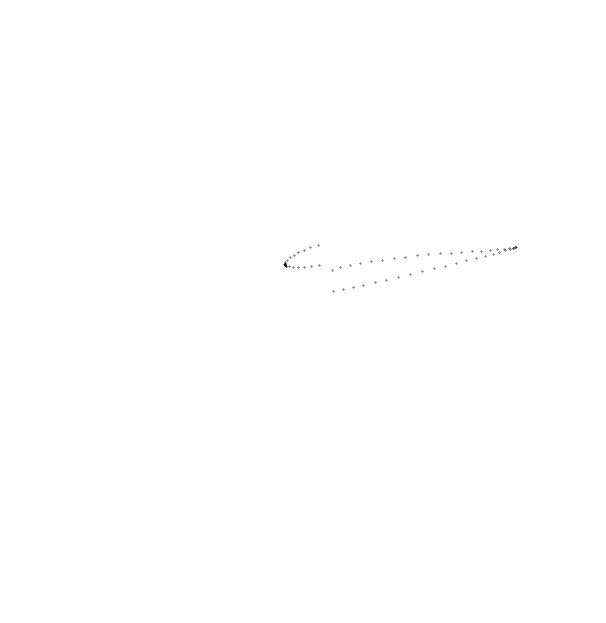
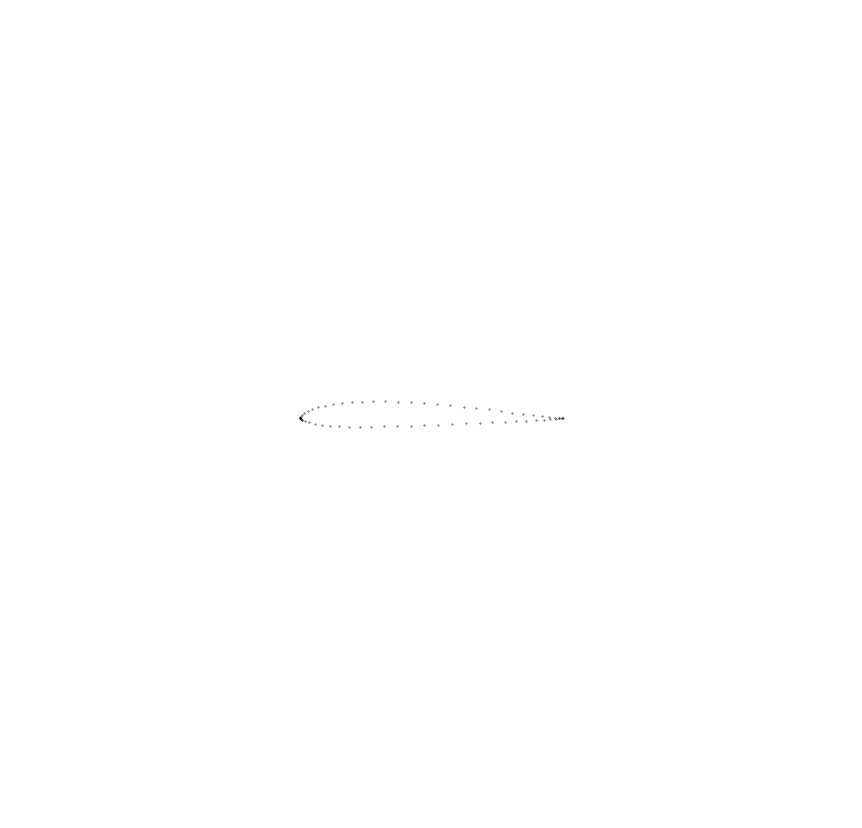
part: (298, 253) -> (318, 408), moved

